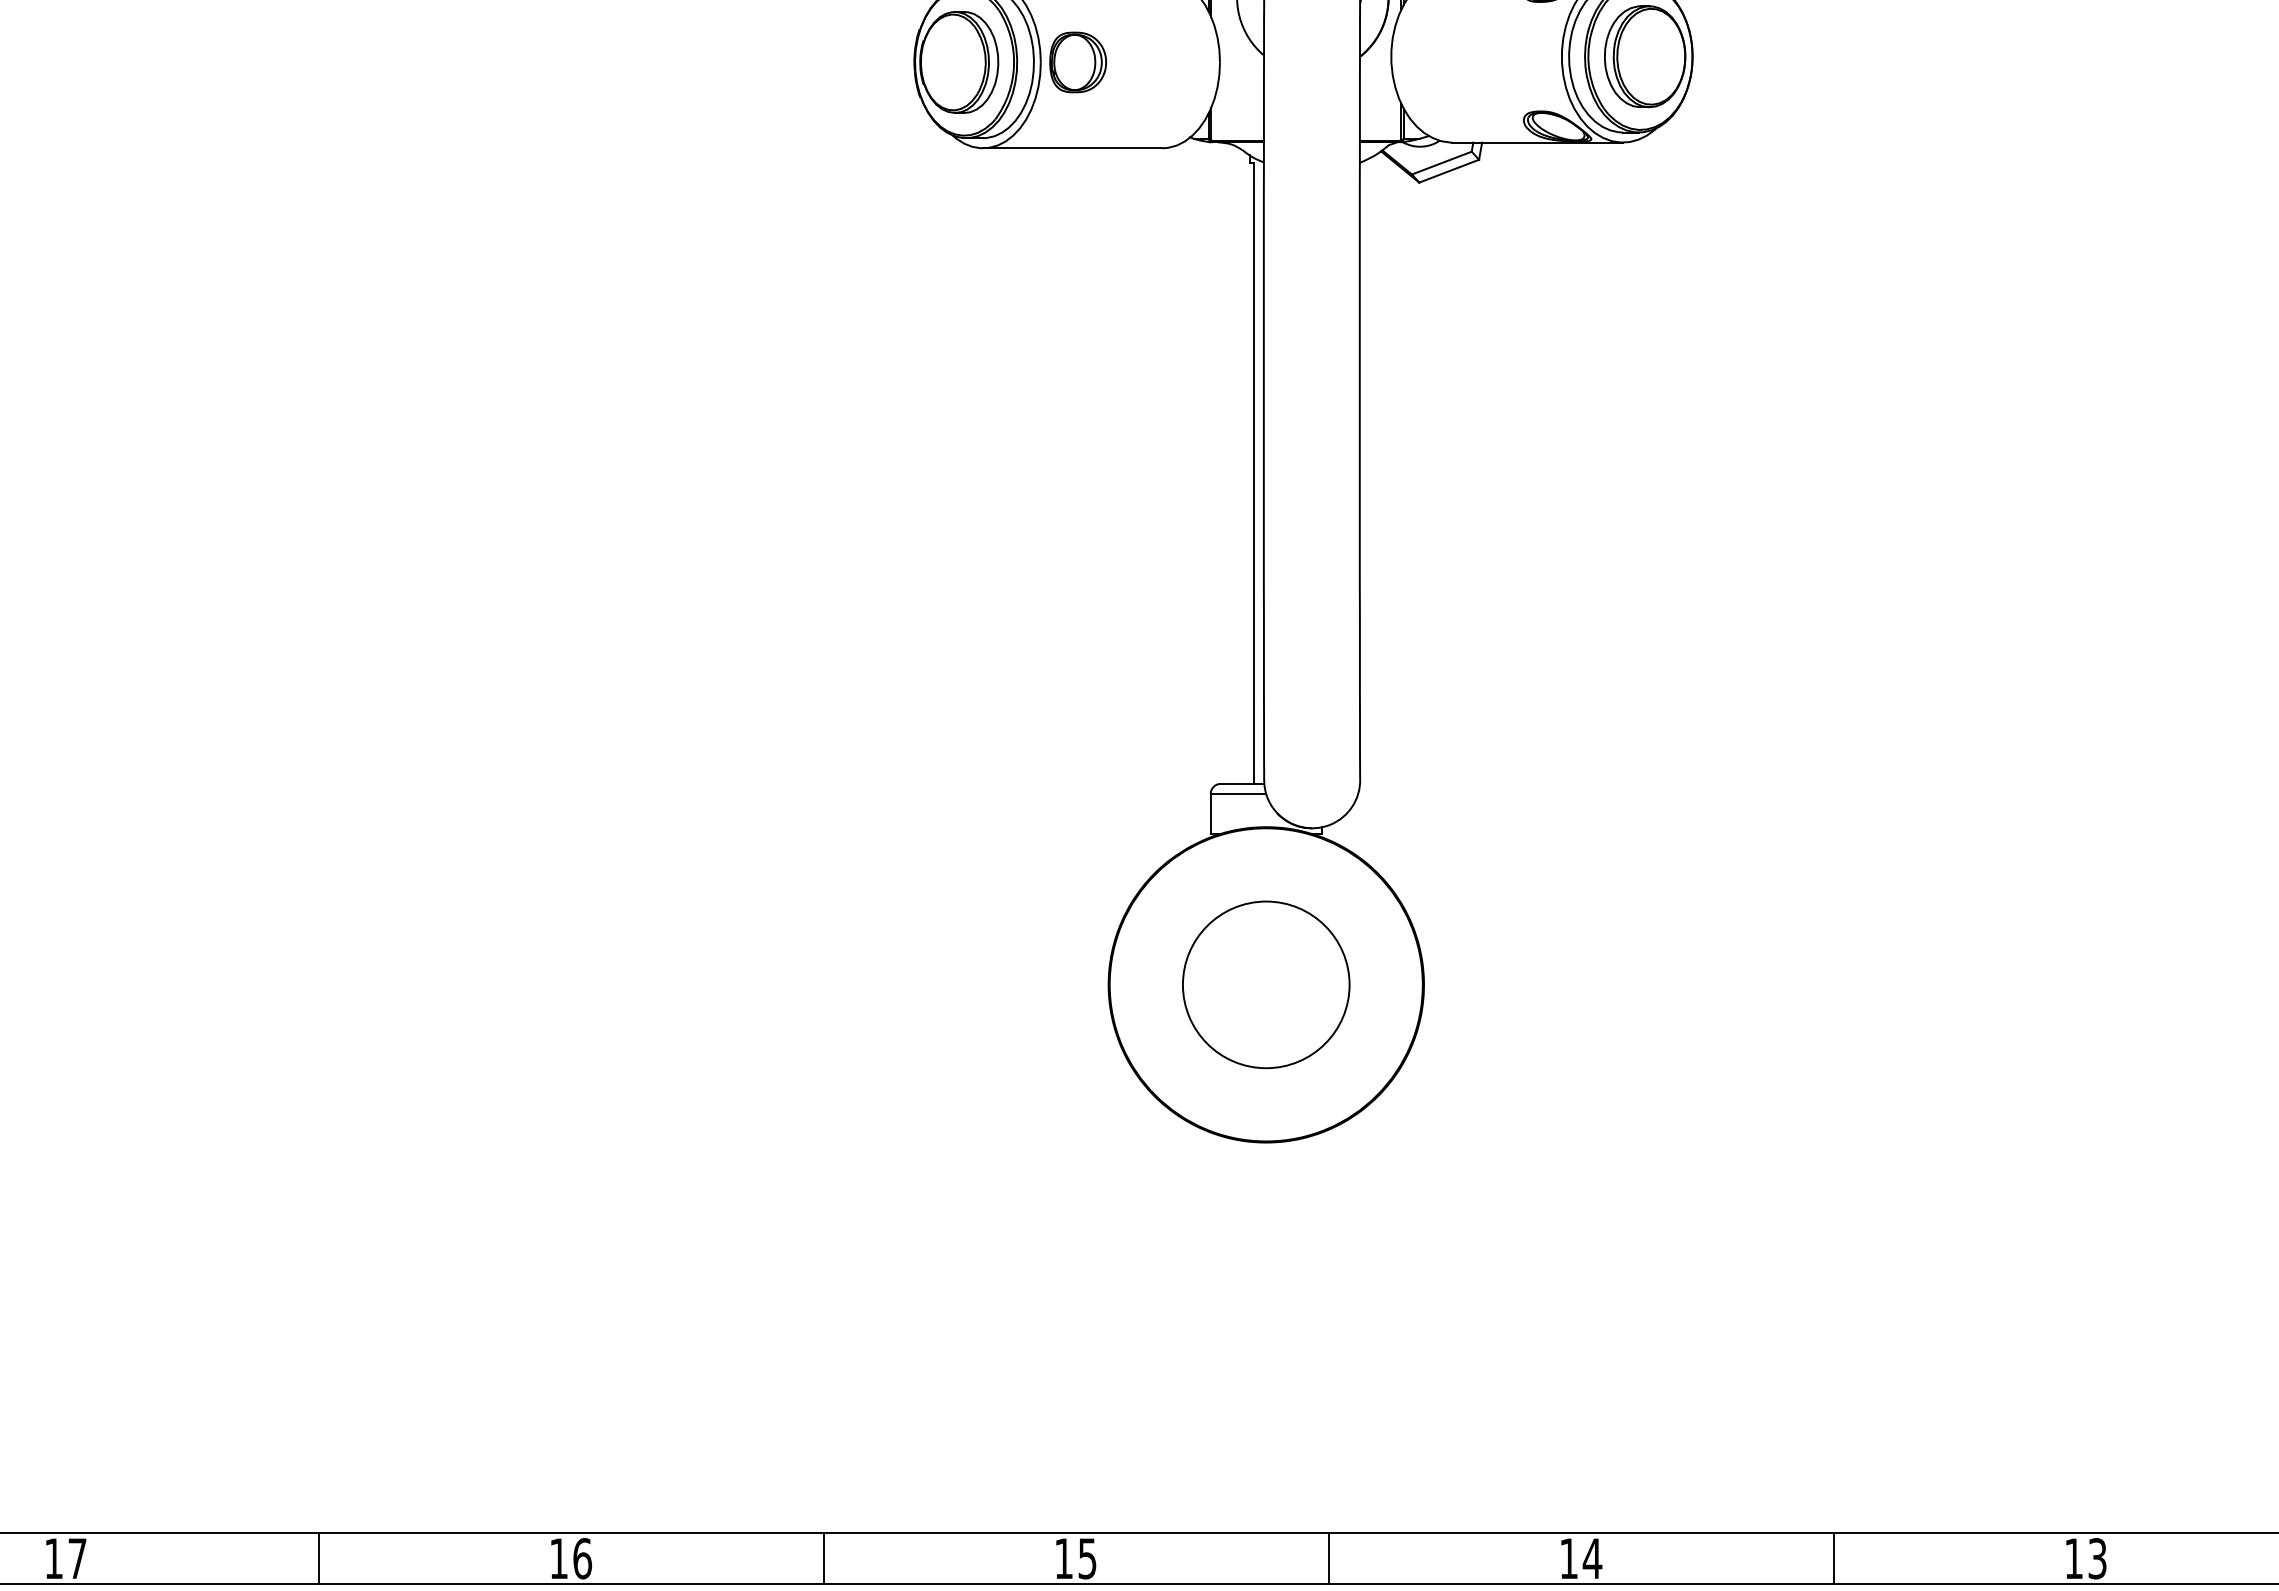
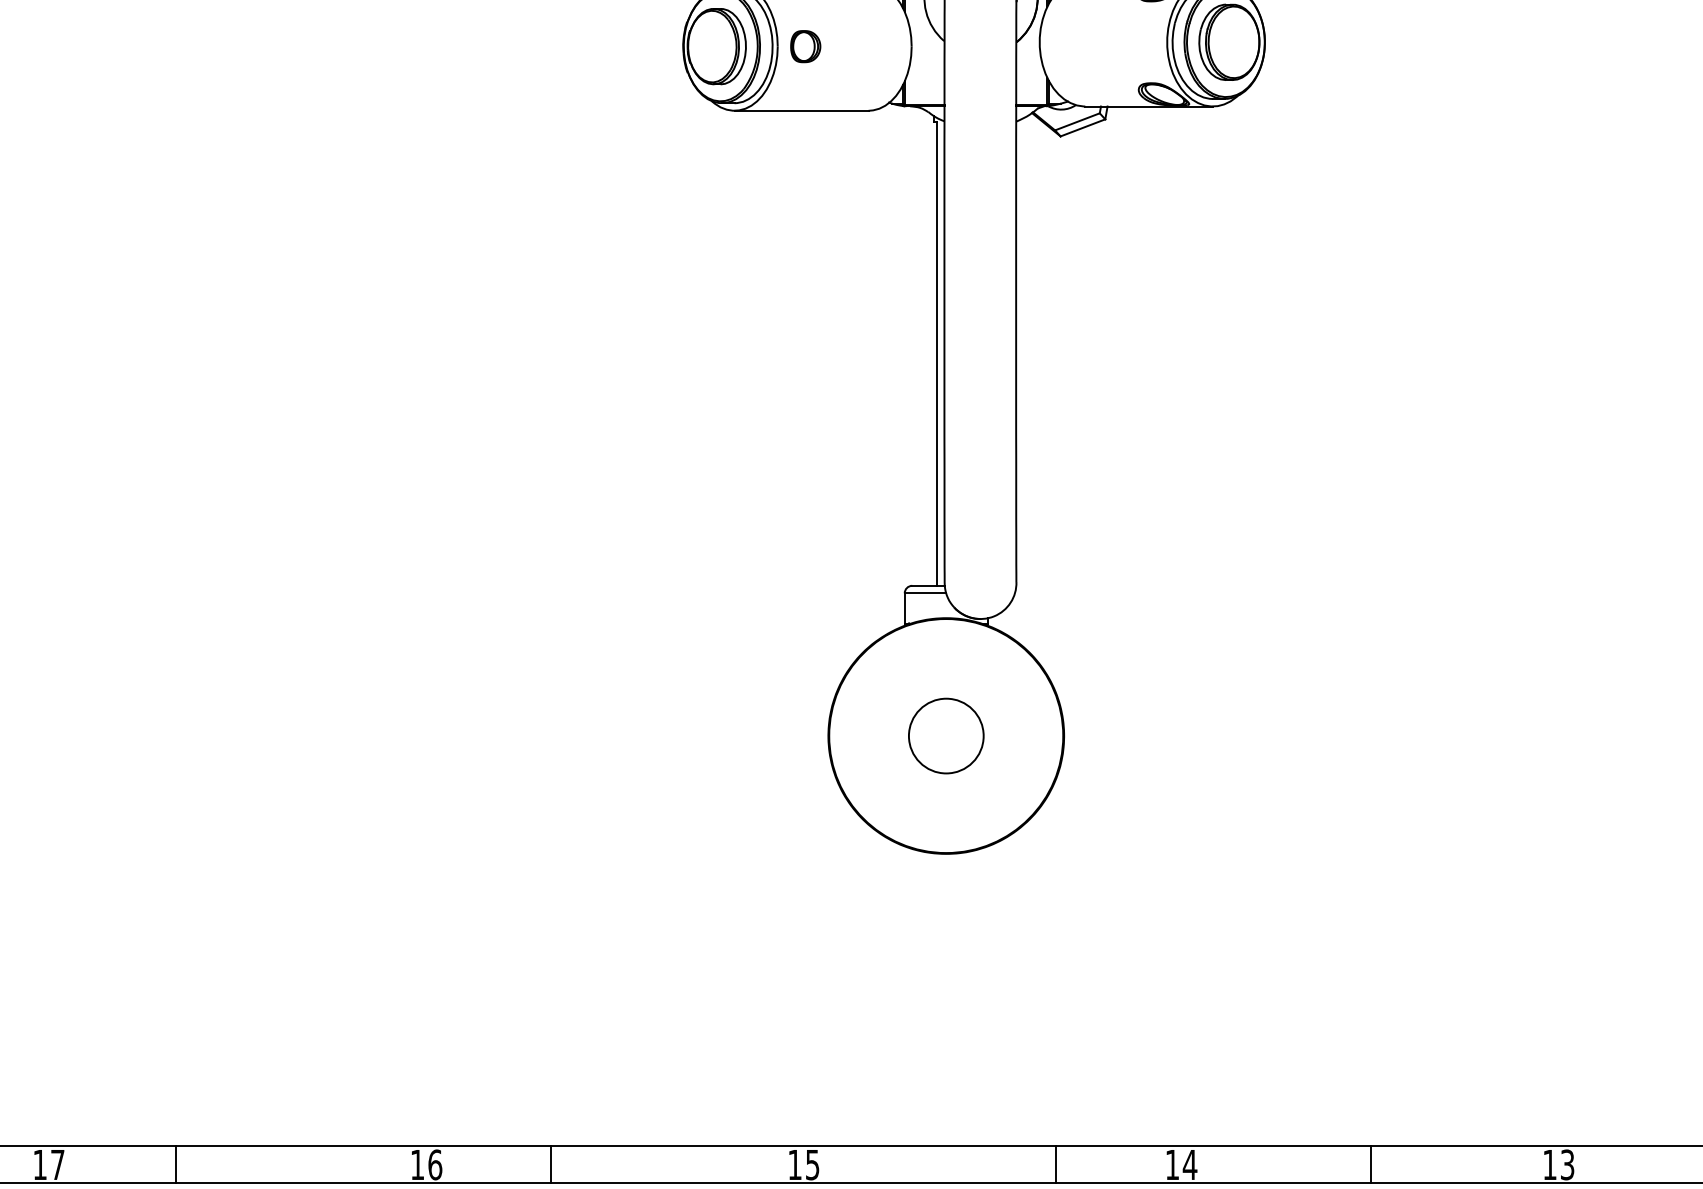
part: (1078, 62) -> (805, 46), size x0.7
circle: (1266, 984) -> (946, 735), size x0.6
line: (319, 1558) -> (176, 1164), moved
line: (824, 1558) -> (551, 1164), moved
line: (1329, 1558) -> (1056, 1164), moved

